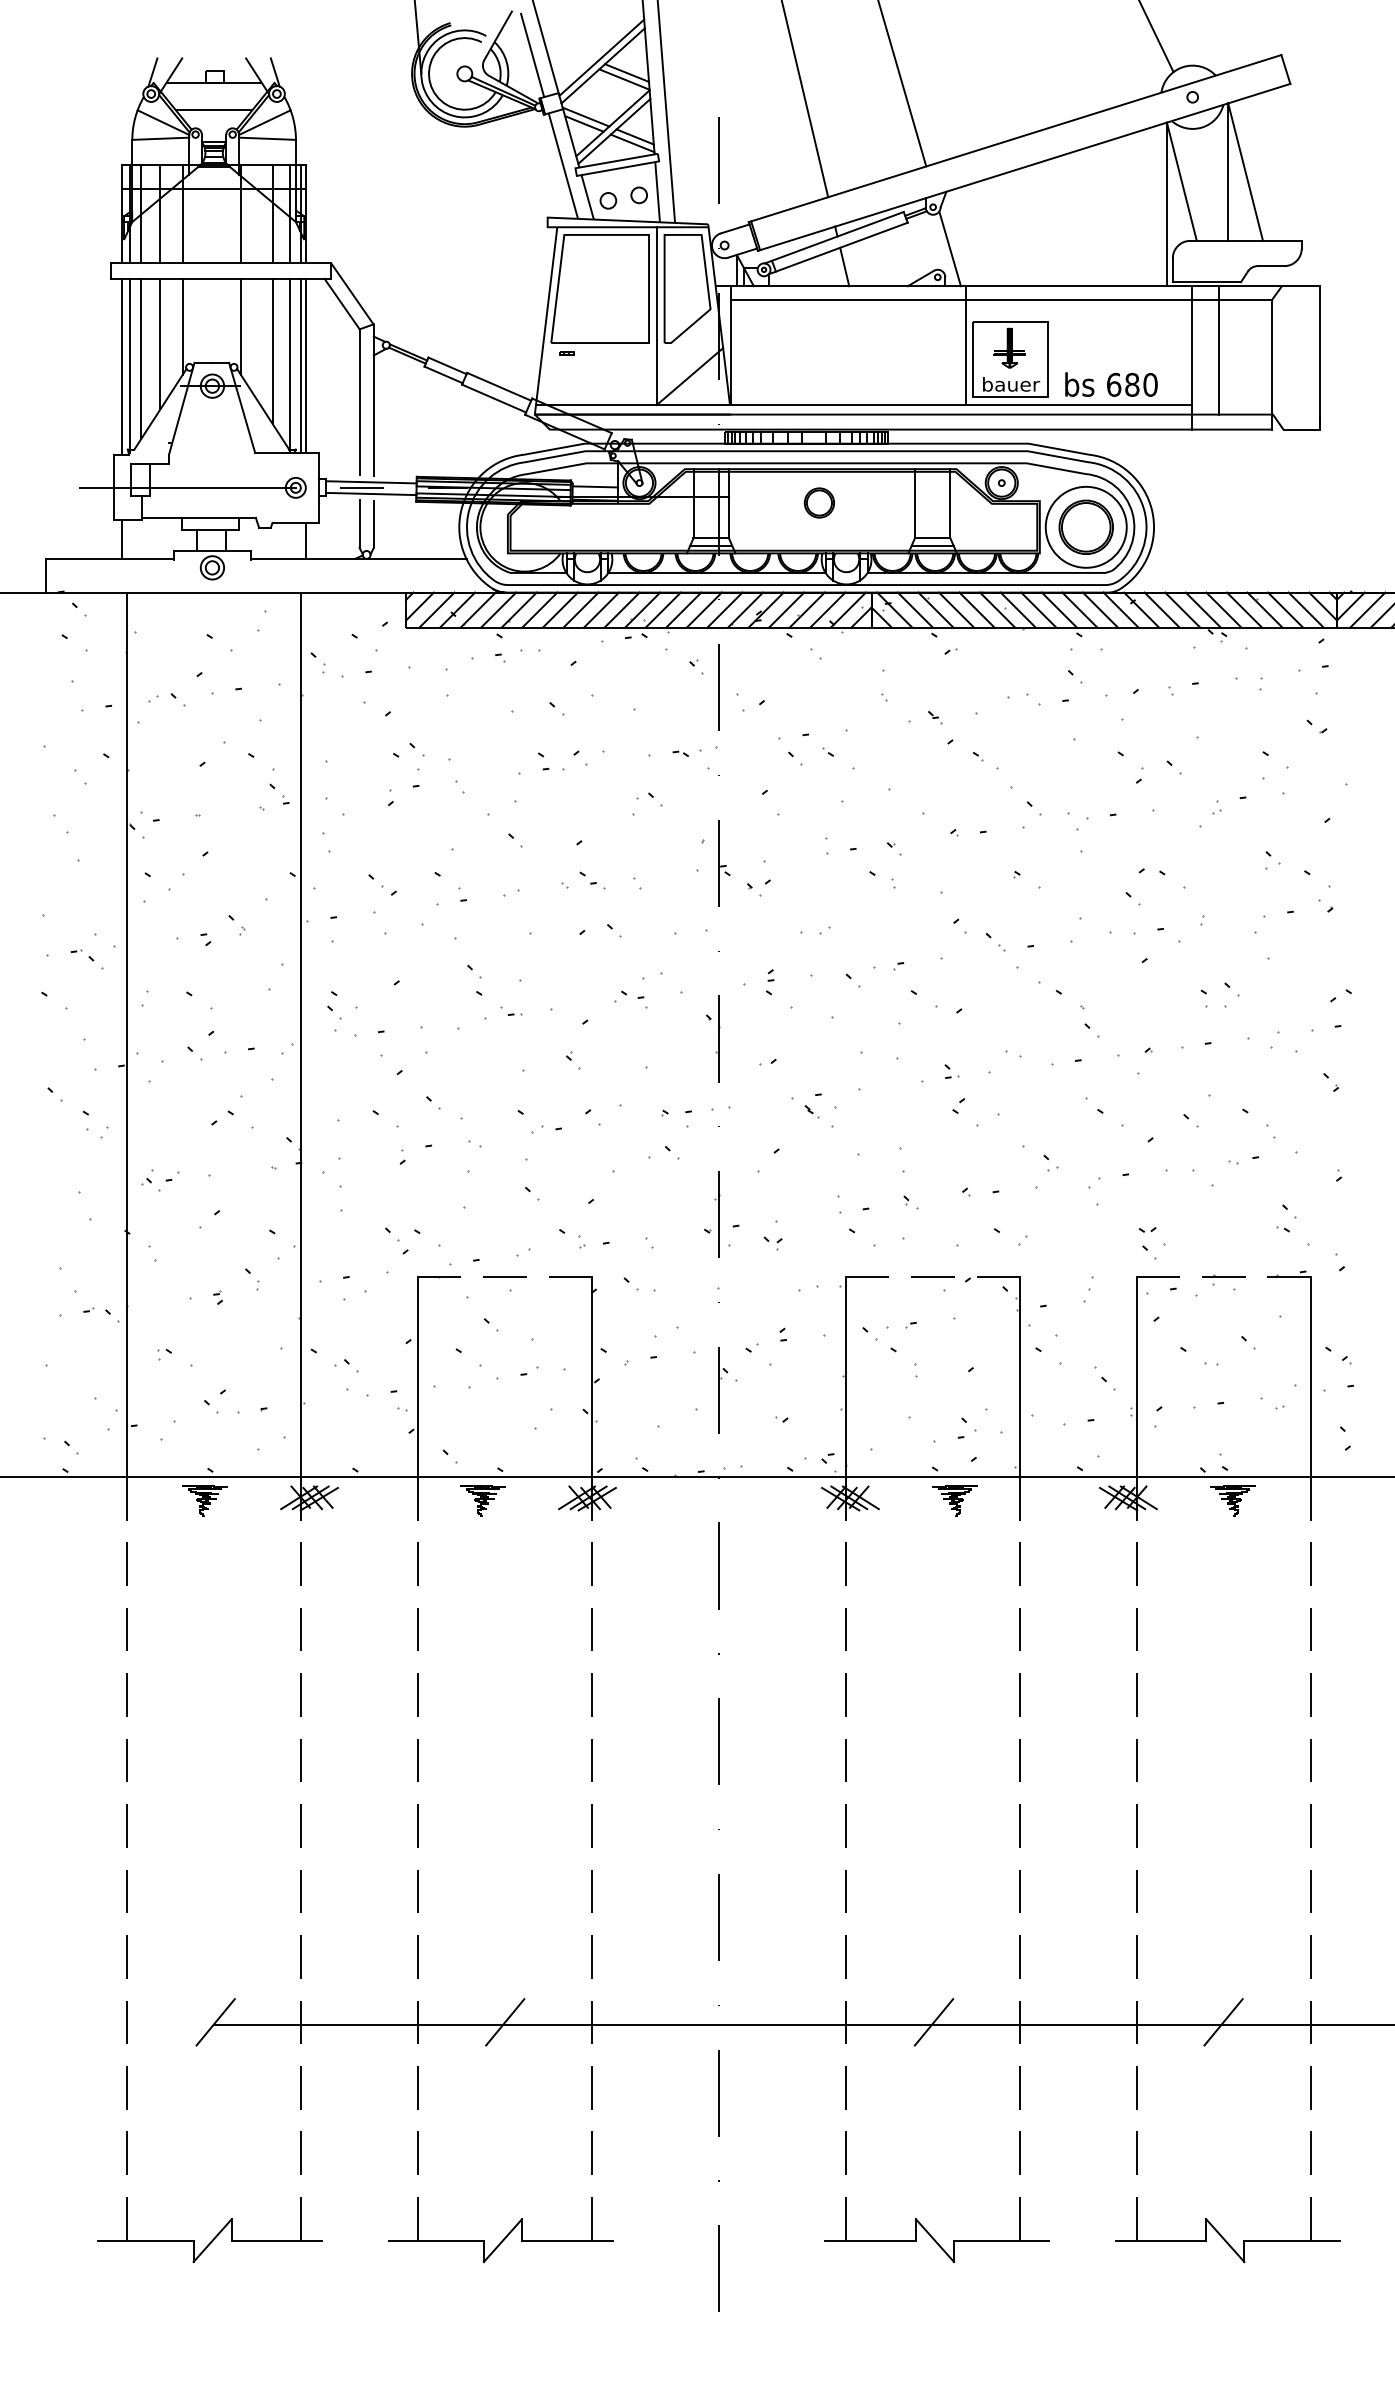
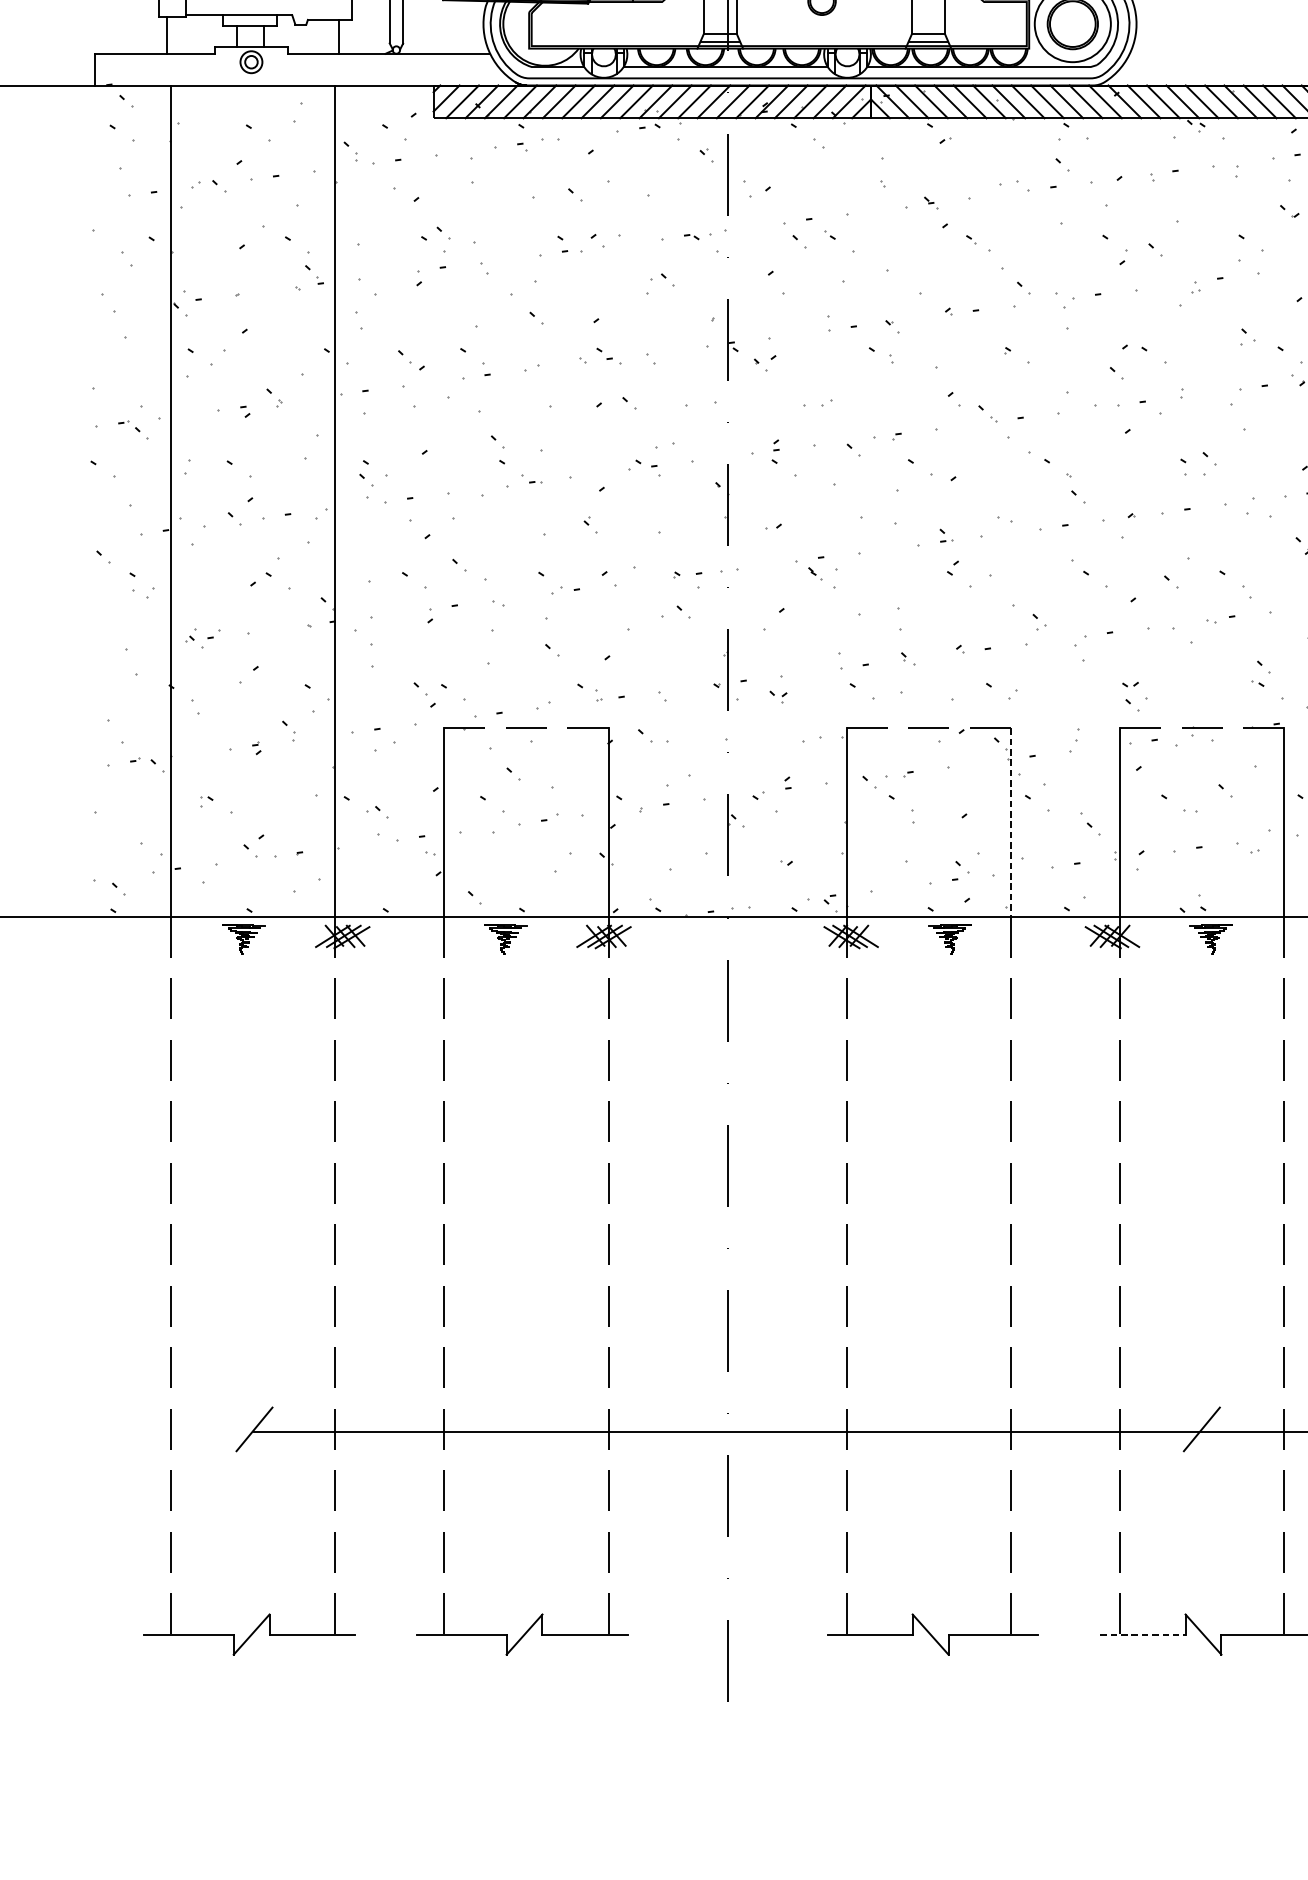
line: (1020, 1377) -> (1011, 823), solid -> dashed
line: (505, 2022) -> (526, 1429), removed
line: (933, 2022) -> (929, 1429), removed
line: (1161, 2240) -> (1143, 1634), solid -> dashed

